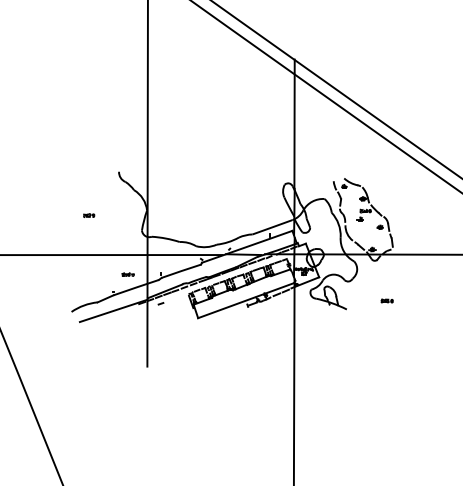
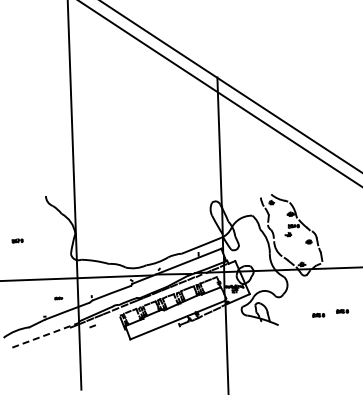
part: (127, 274) -> (58, 298), size x0.6
part: (410, 297) -> (341, 310), added
line: (113, 310) -> (45, 334), solid -> dashed

